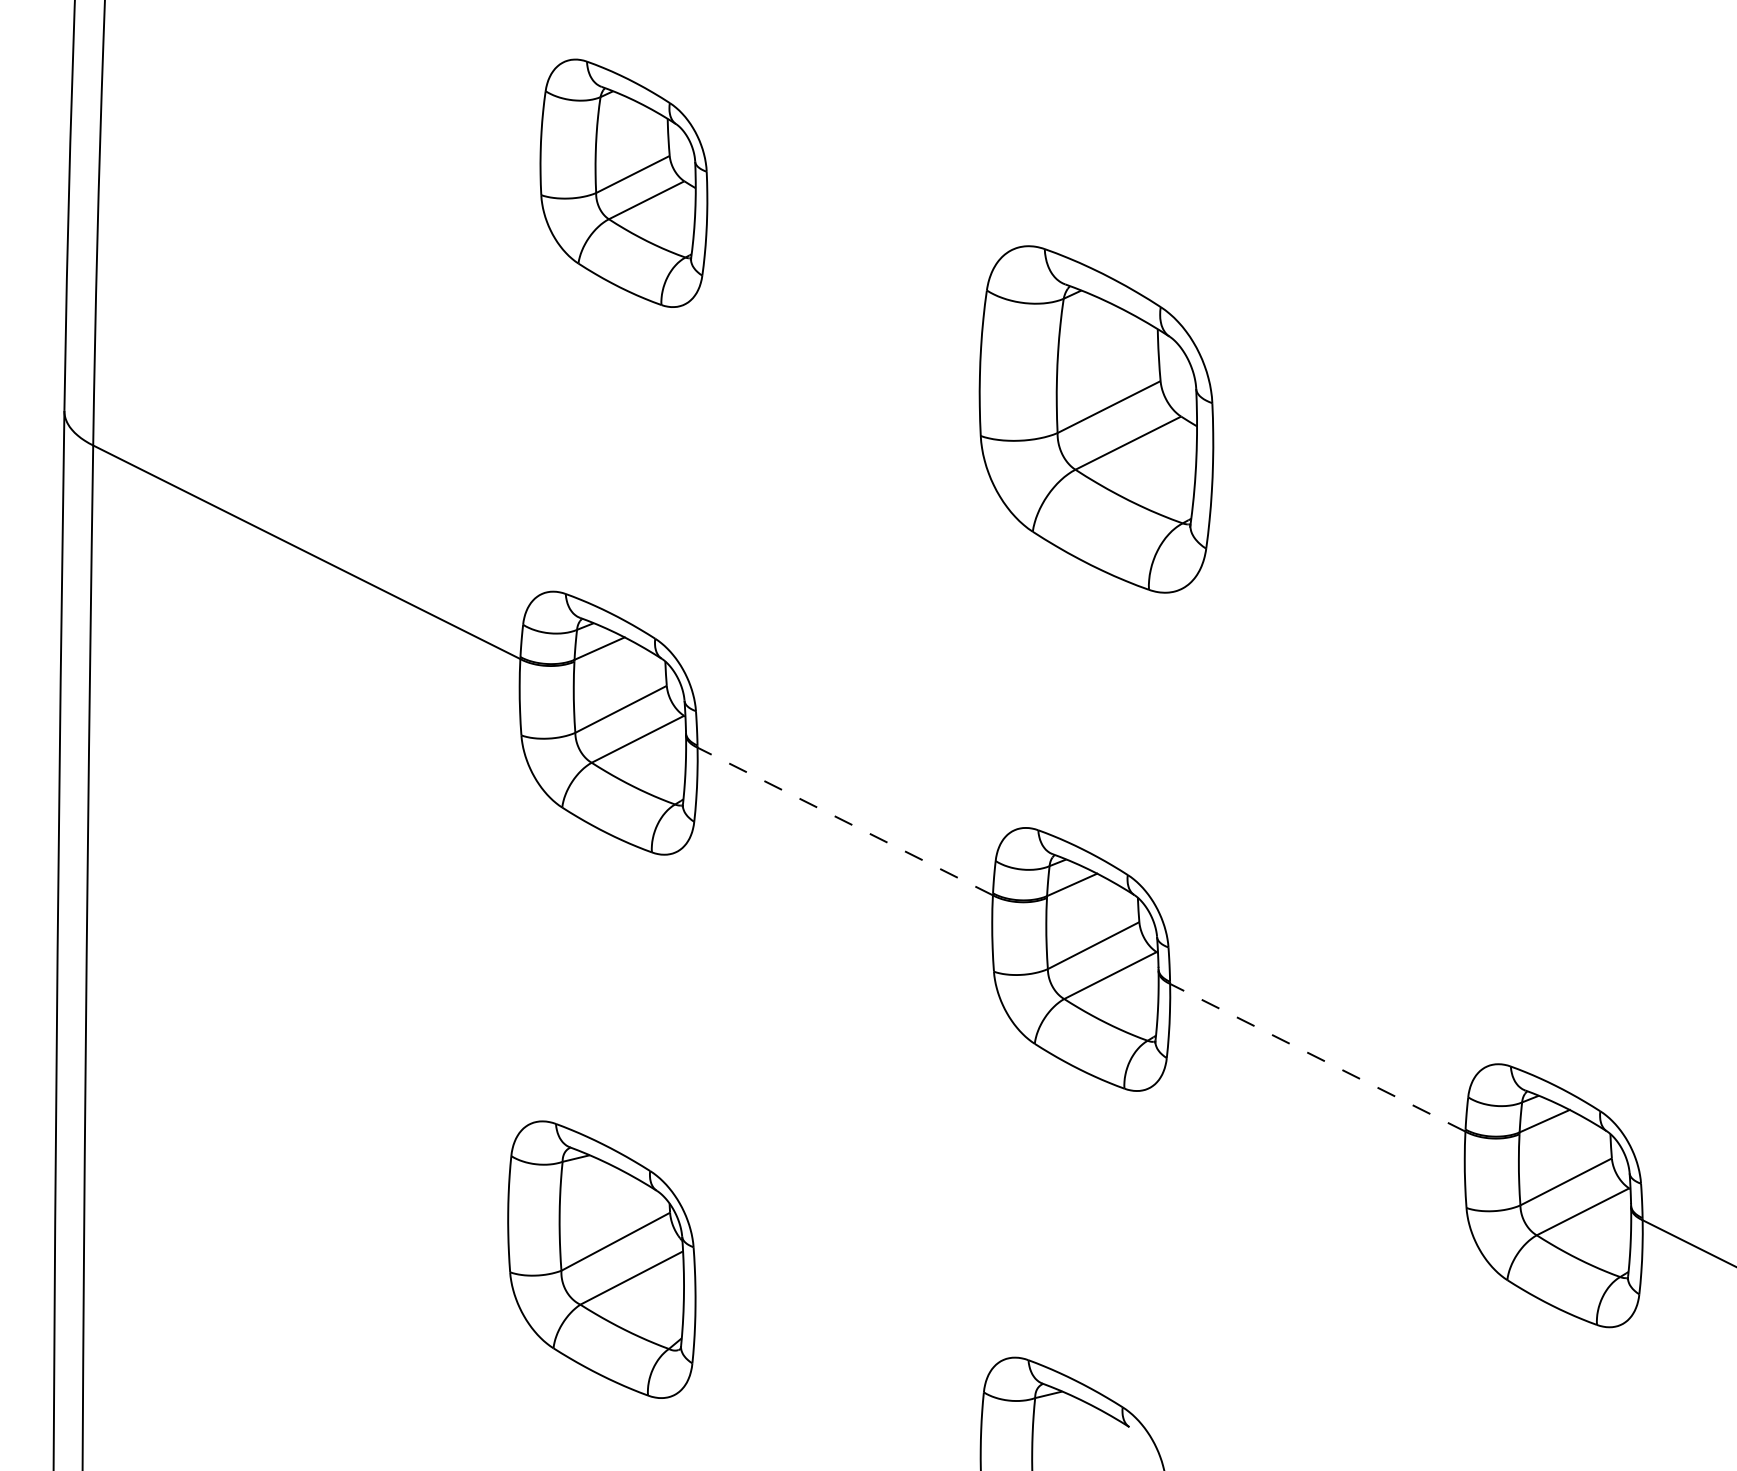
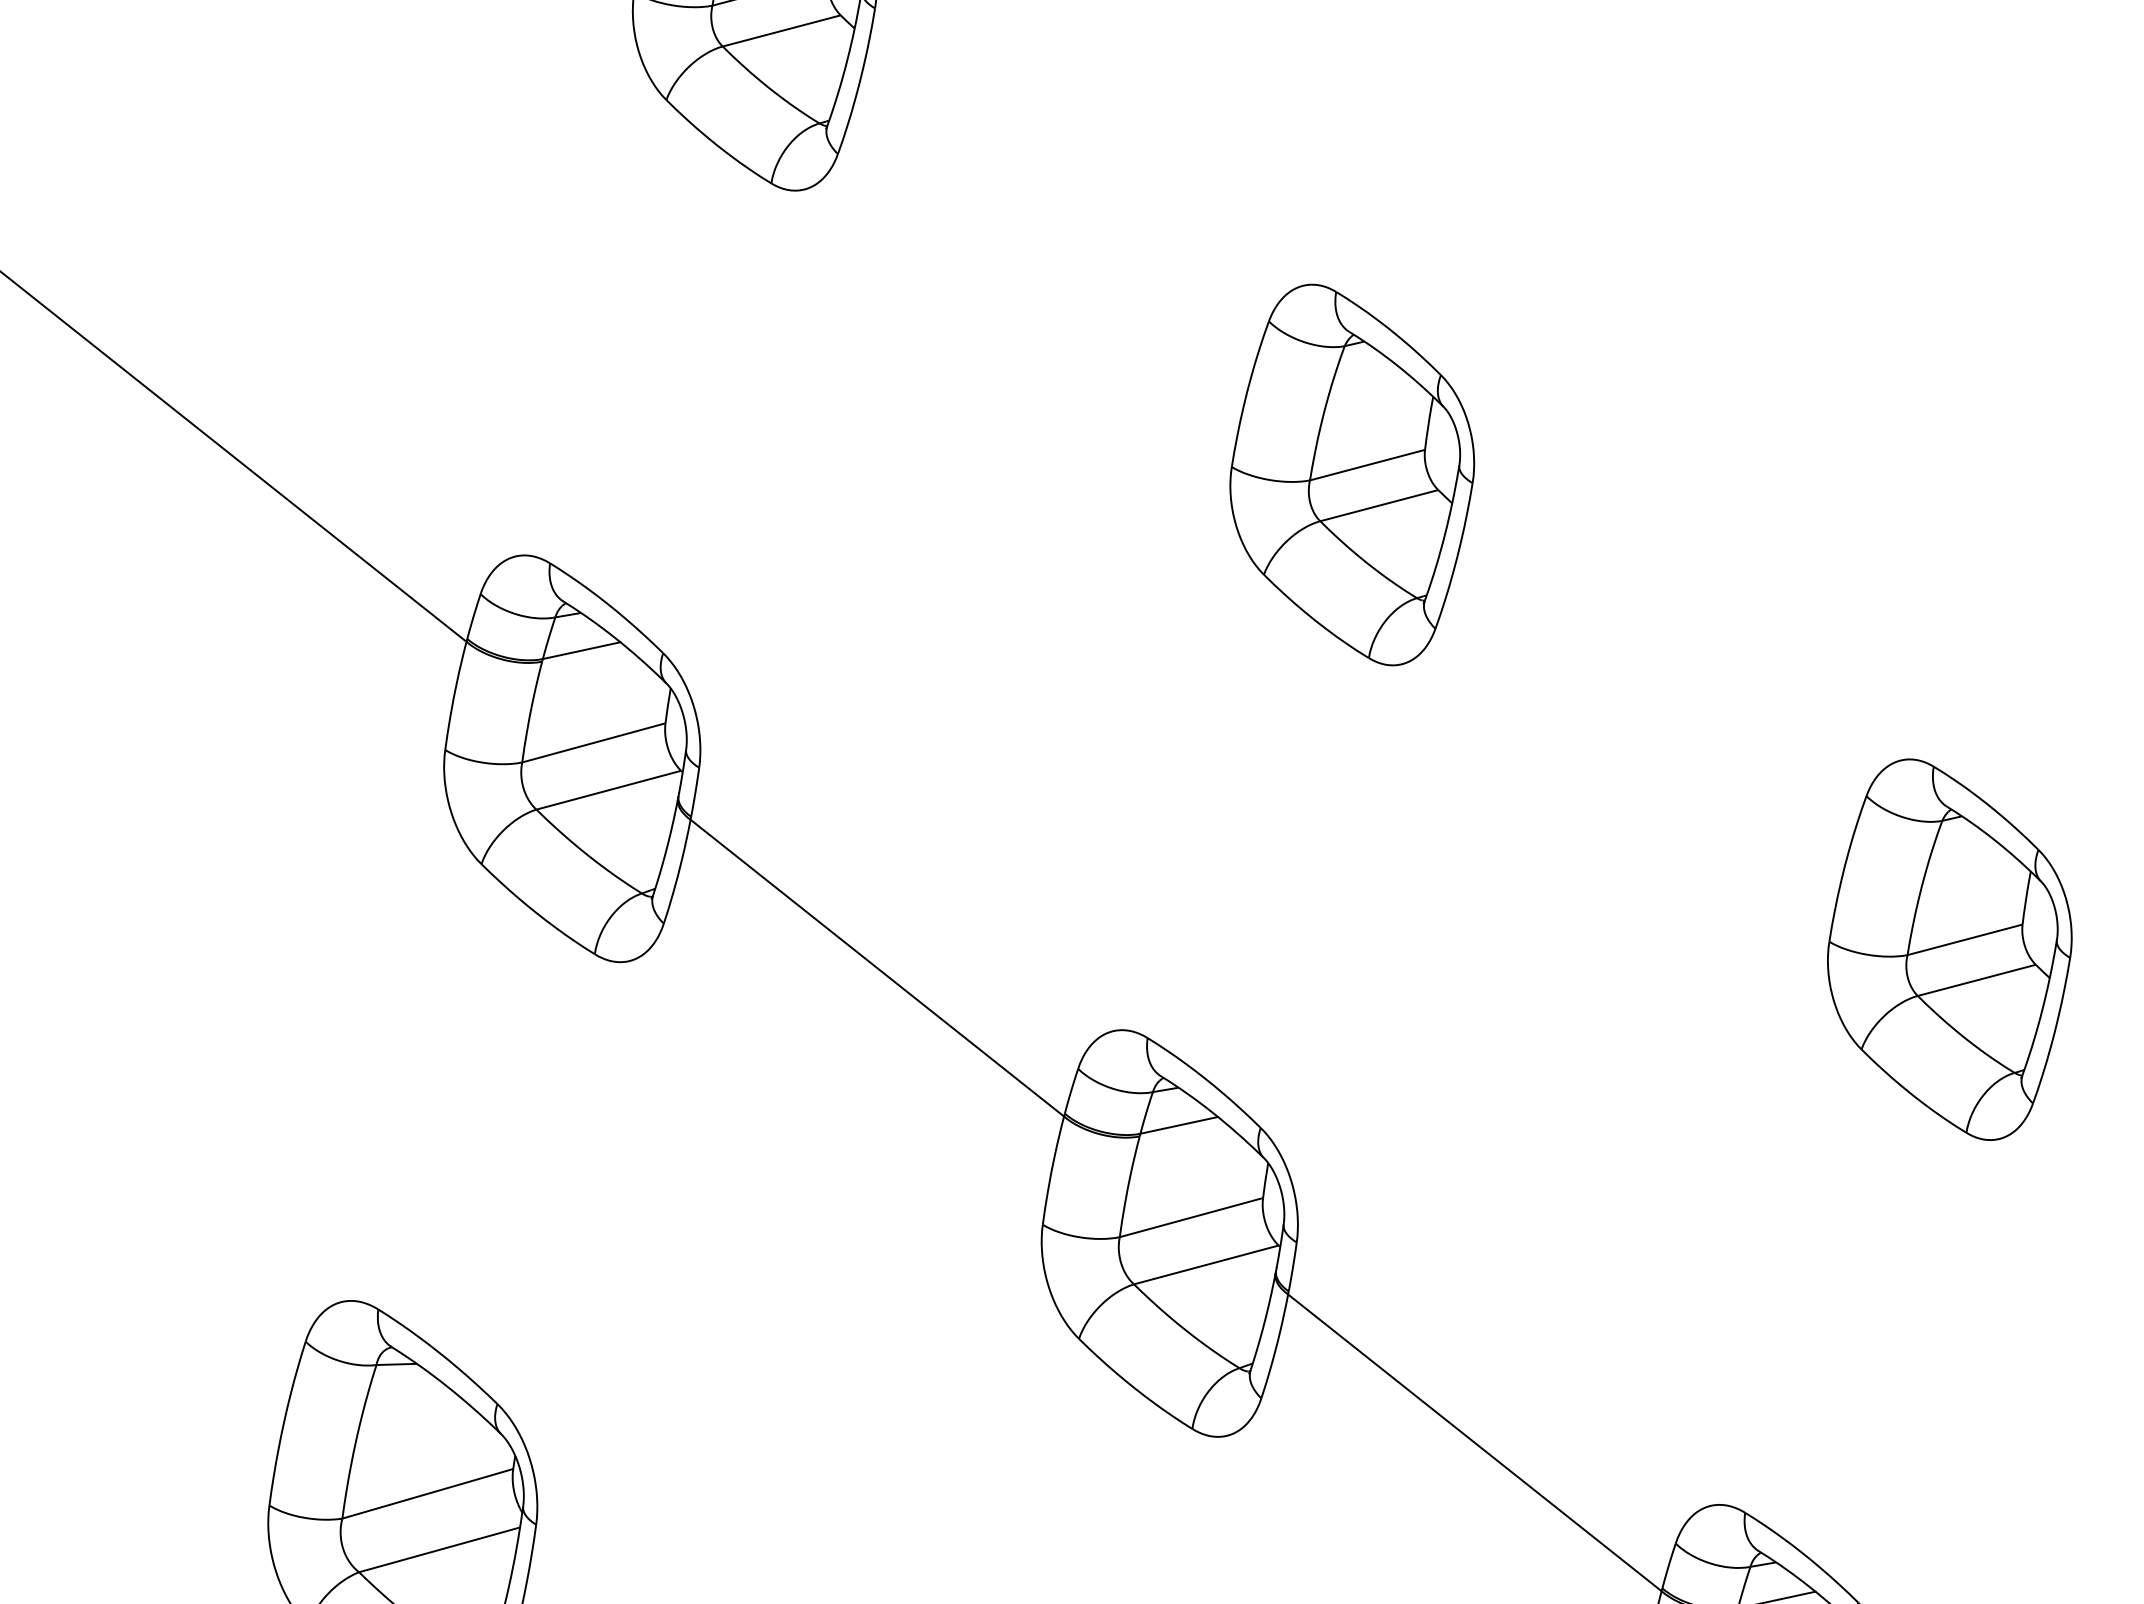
part: (1096, 419) -> (1352, 474), size x0.71
part: (1568, 655) -> (1949, 948), added
line: (844, 821) -> (876, 967), dashed -> solid
line: (1317, 1057) -> (1474, 1442), dashed -> solid

